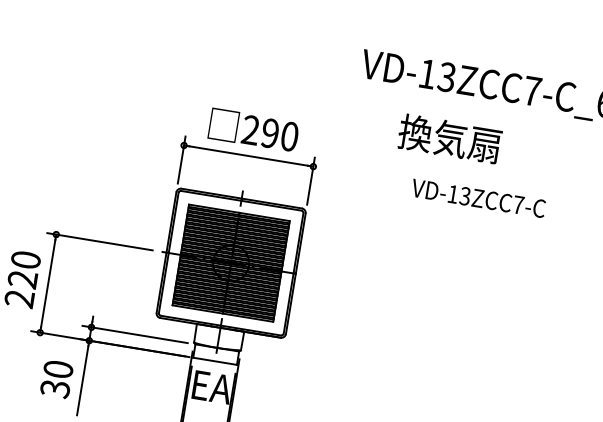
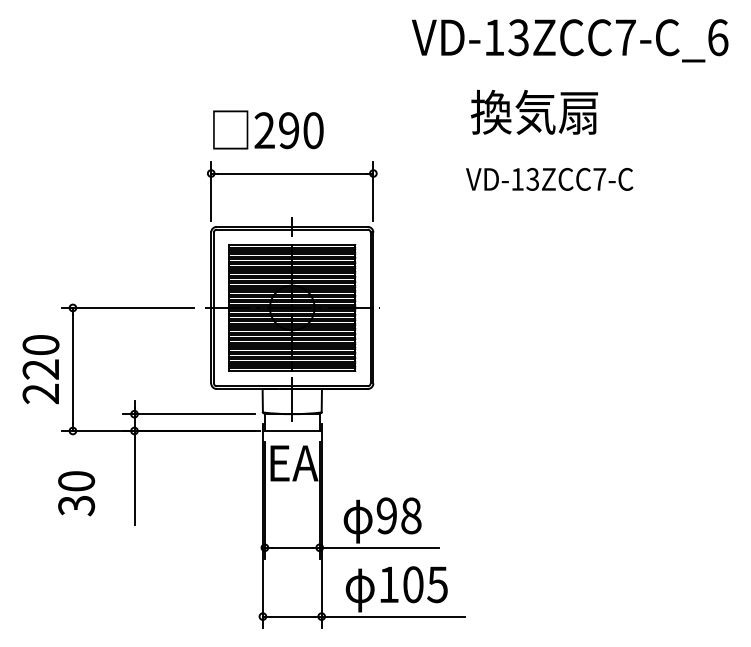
text: (253, 129) -> (268, 129), moved
text: (478, 198) -> (549, 179), moved
text: (56, 379) -> (76, 493), moved

